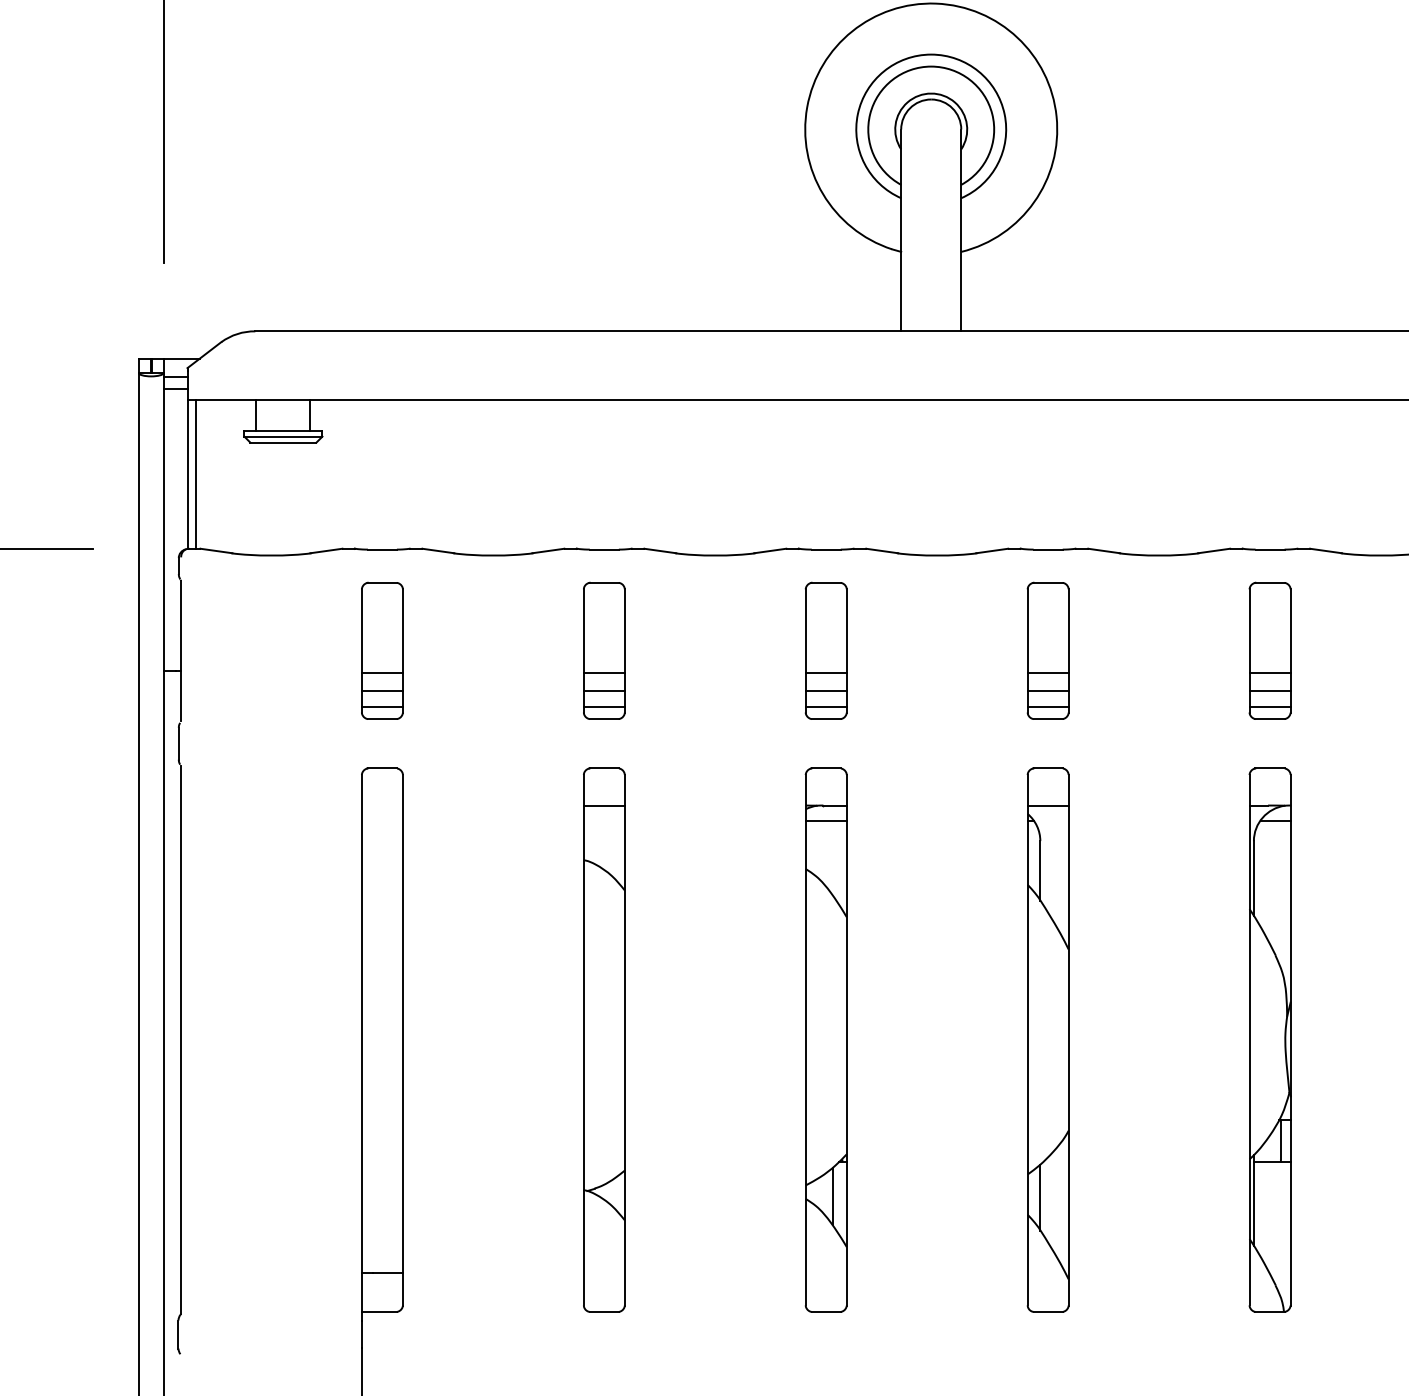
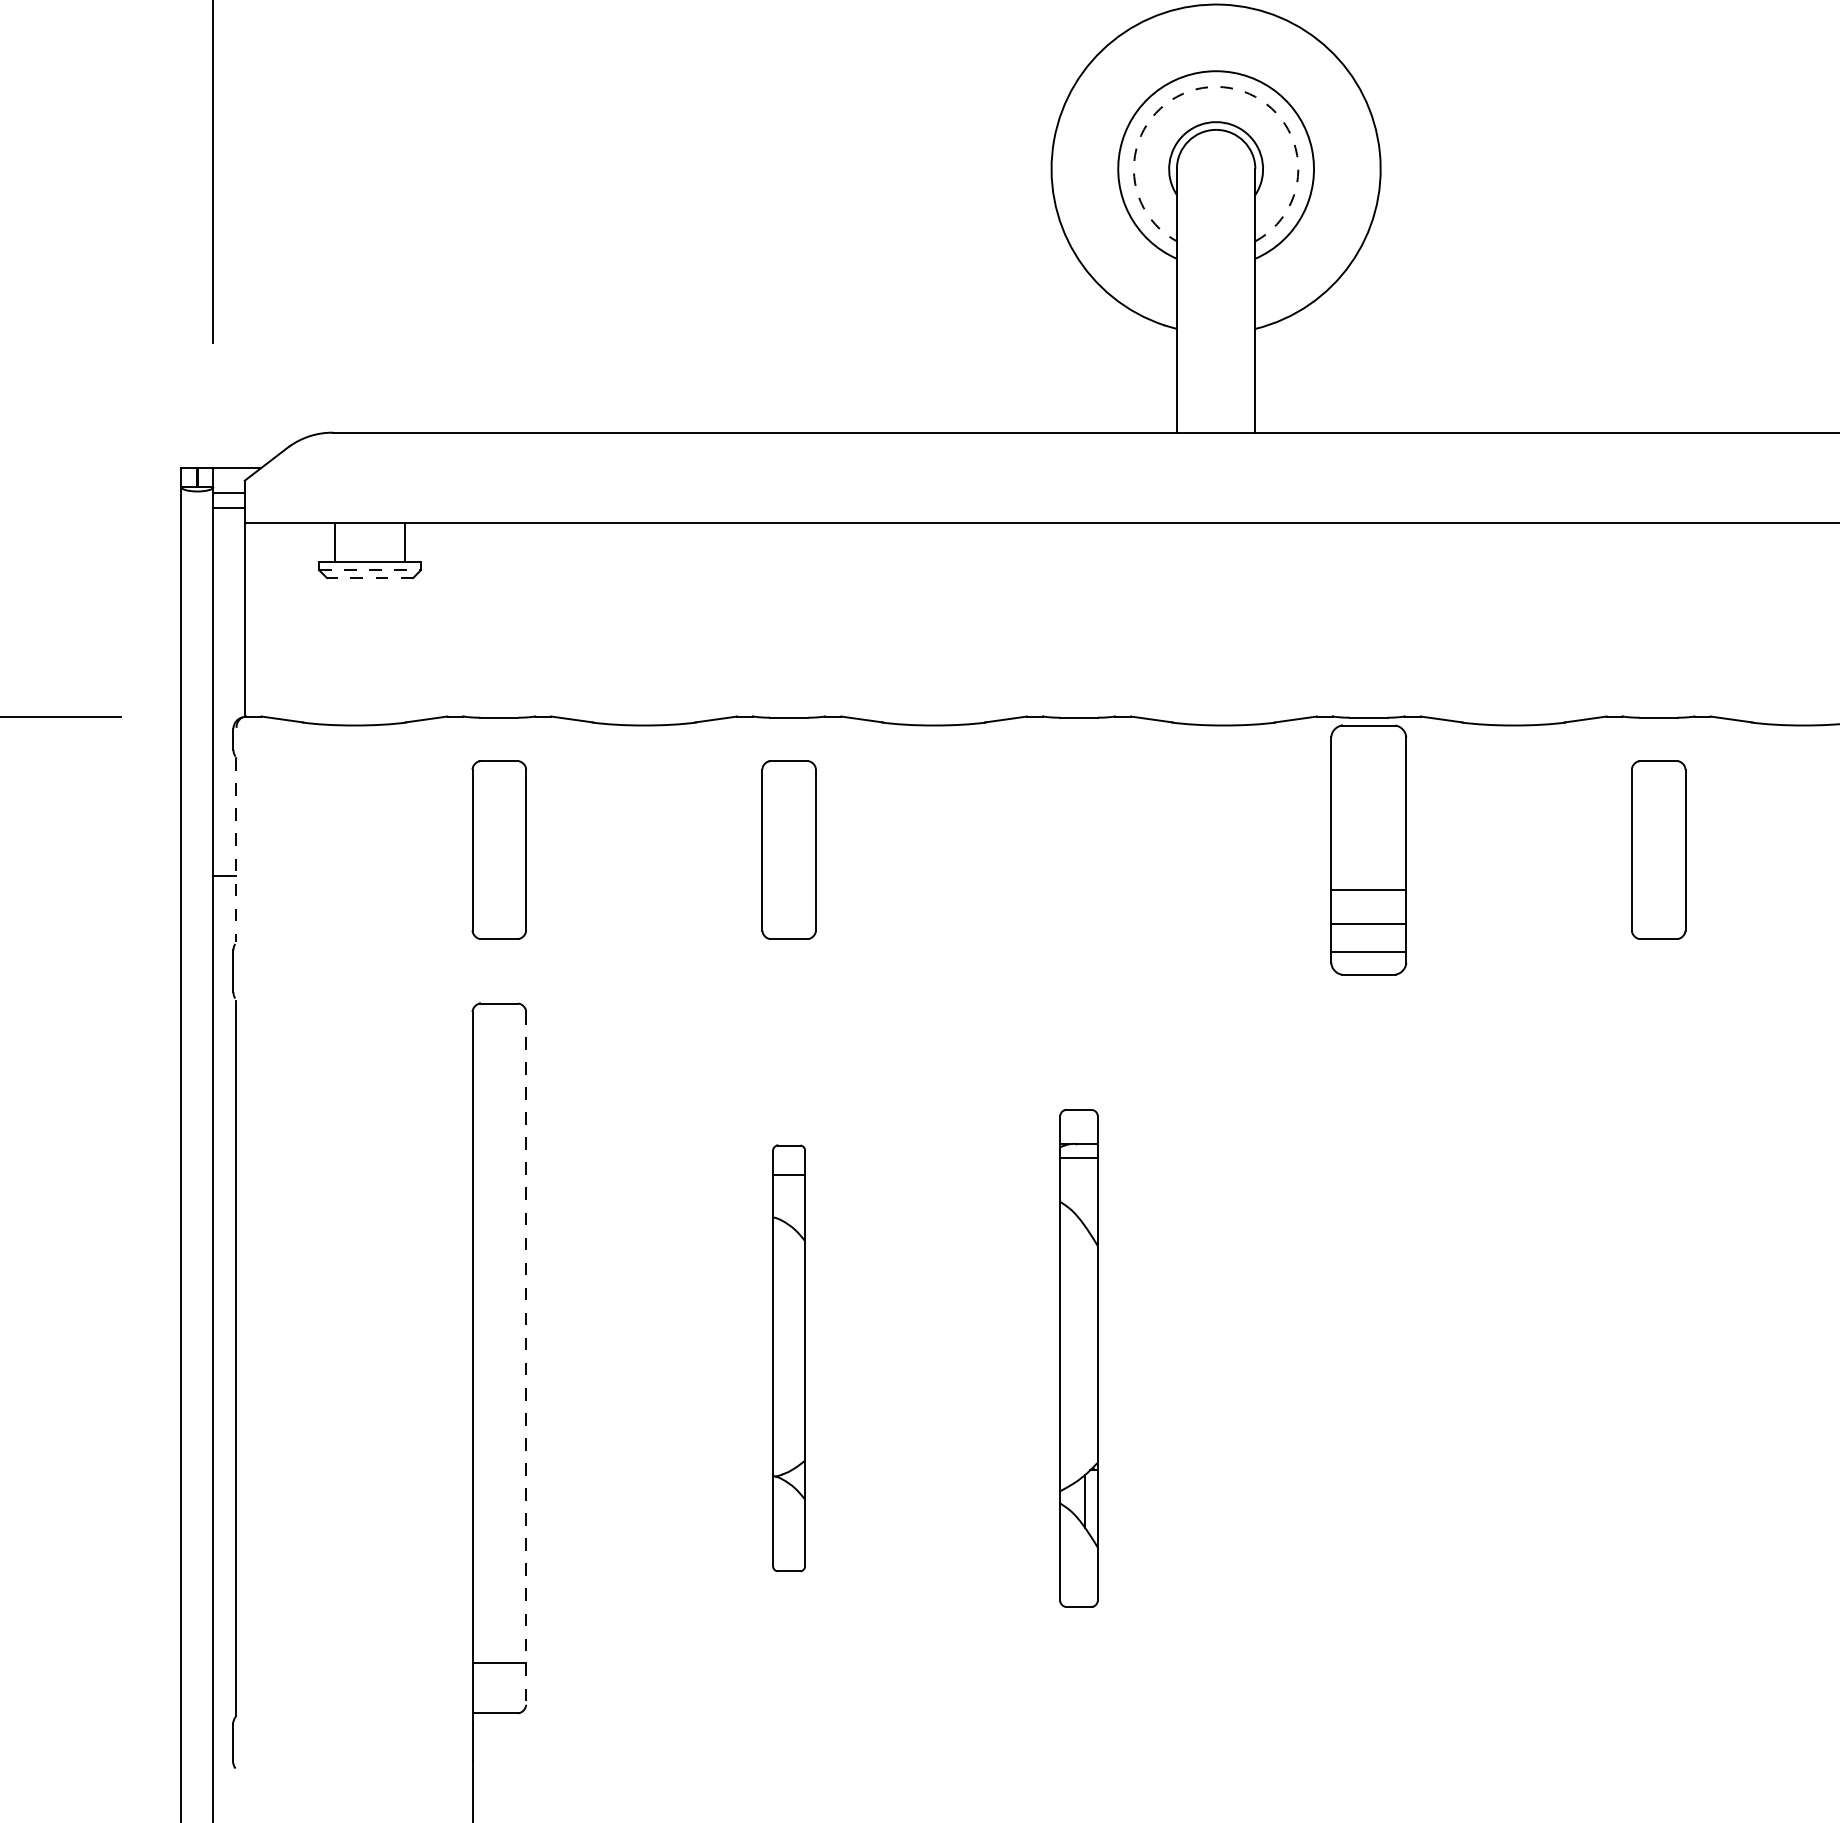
arc: (931, 66) -> (1216, 86), solid -> dashed
line: (283, 436) -> (370, 570), solid -> dashed
line: (282, 443) -> (369, 578), solid -> dashed
line: (196, 474) -> (256, 619), removed
part: (825, 650) -> (1078, 849), removed
part: (1047, 650) -> (1368, 849), size x1.4
line: (181, 651) -> (236, 850), solid -> dashed
line: (382, 672) -> (499, 878), removed
line: (603, 672) -> (788, 878), removed
line: (1269, 672) -> (1658, 878), removed
line: (382, 691) -> (499, 902), removed
line: (603, 691) -> (788, 902), removed
line: (1269, 691) -> (1658, 902), removed
line: (382, 706) -> (499, 922), removed
line: (603, 706) -> (788, 922), removed
line: (1269, 706) -> (1658, 922), removed
line: (403, 1040) -> (526, 1358), solid -> dashed
part: (603, 1040) -> (788, 1358), size x0.6
part: (825, 1040) -> (1078, 1358), size x0.7
part: (1047, 1040) -> (1368, 1358), removed
part: (1269, 1040) -> (1658, 1358), removed

